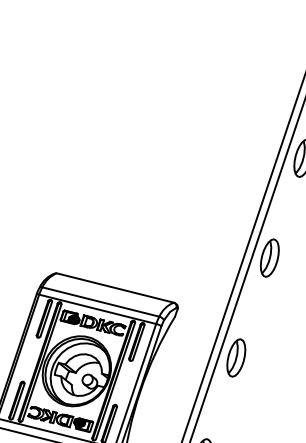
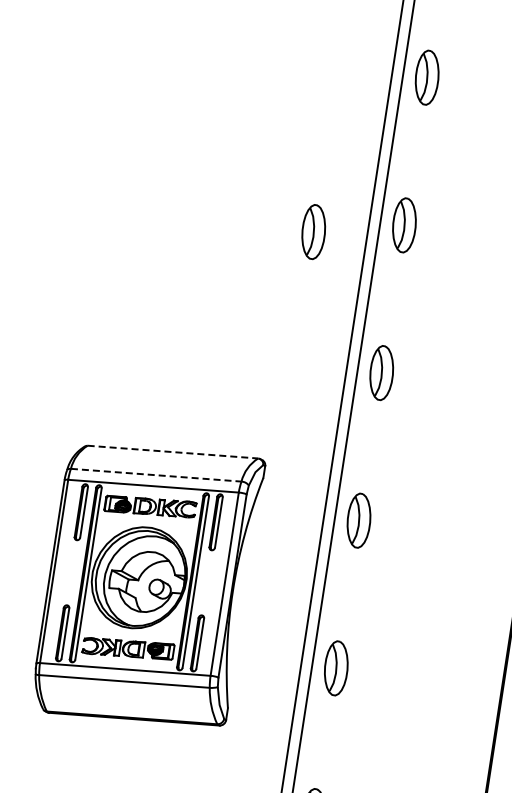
part: (239, 152) -> (313, 232), added
line: (114, 288) -> (172, 452), solid -> dashed
line: (101, 302) -> (156, 475), solid -> dashed

